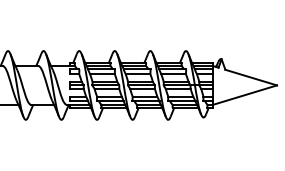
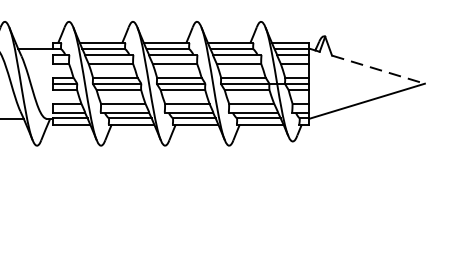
line: (251, 77) -> (378, 69), solid -> dashed

